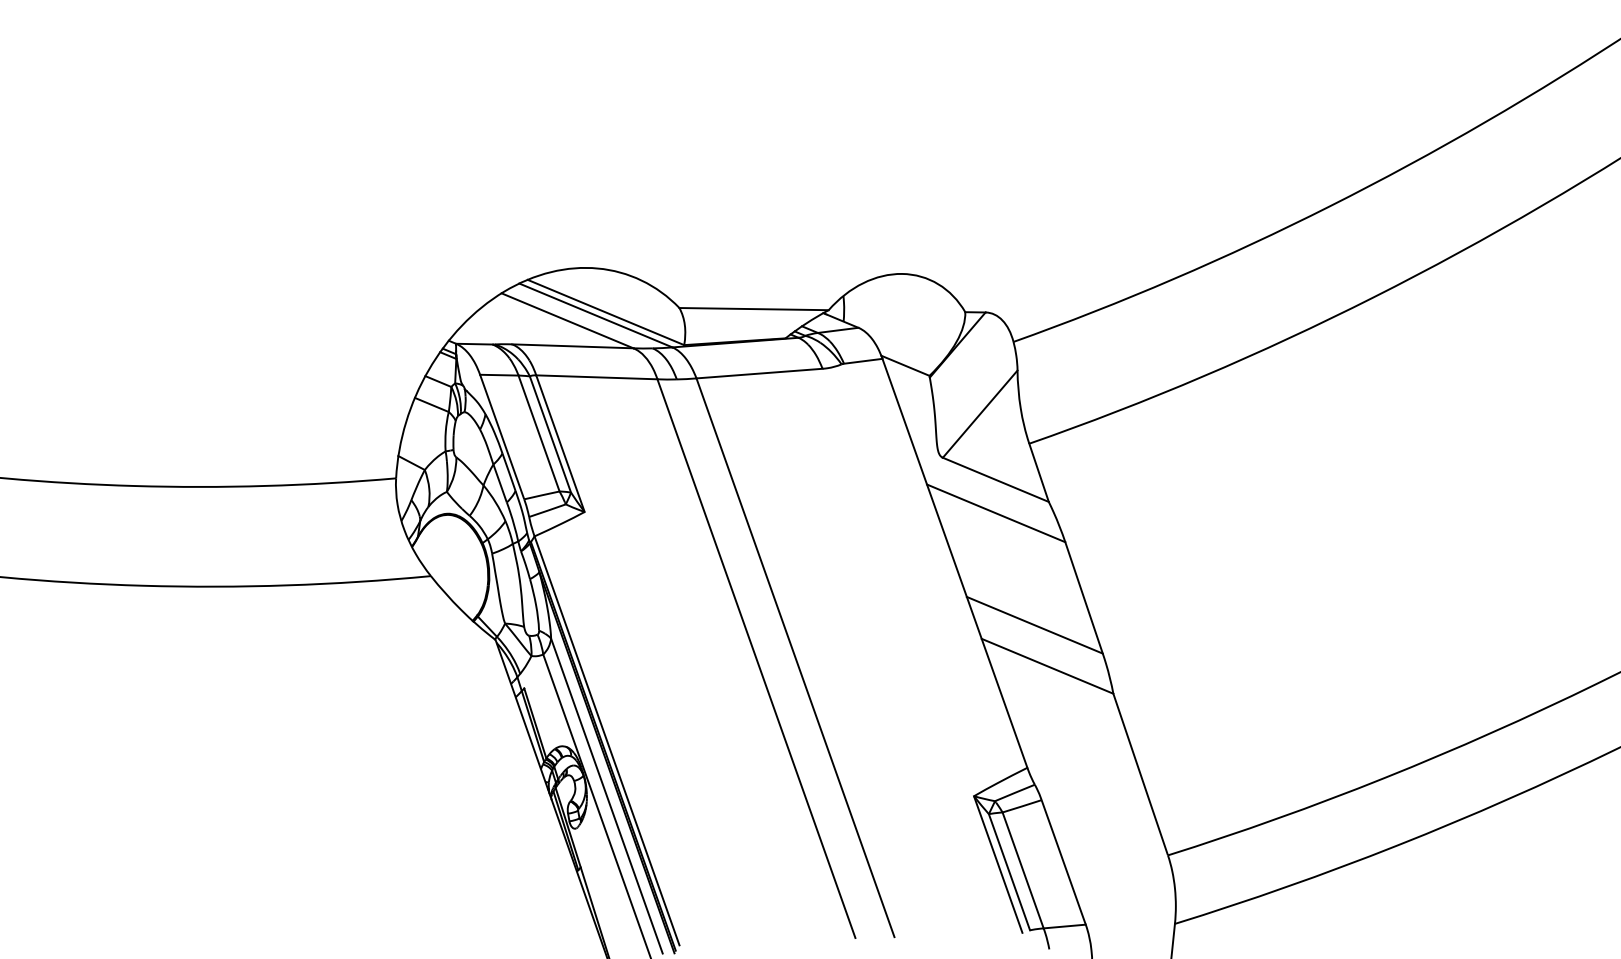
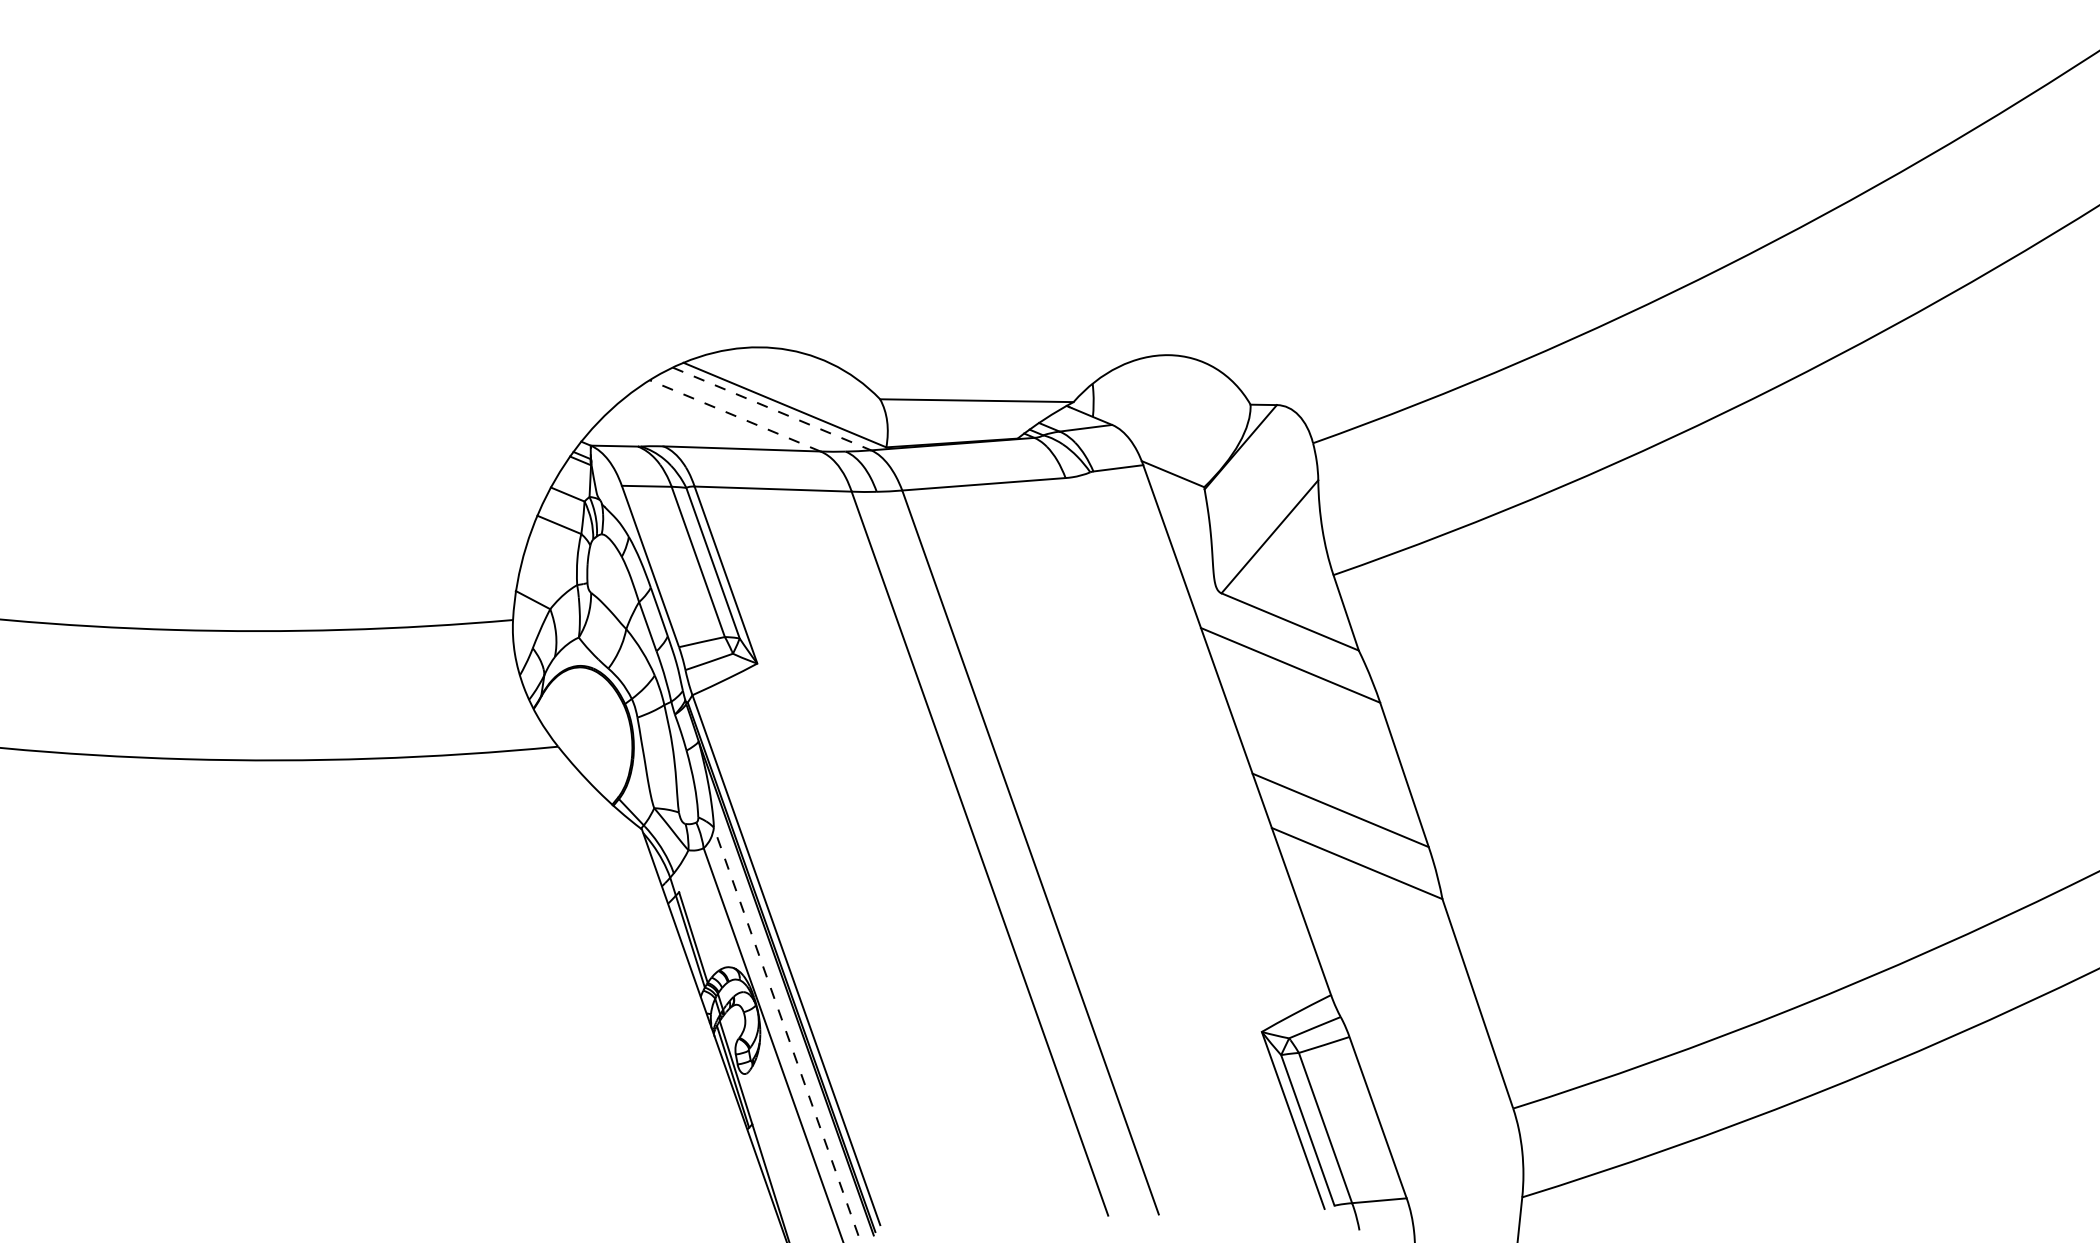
line: (595, 315) -> (771, 408), solid -> dashed
line: (567, 320) -> (735, 415), solid -> dashed
line: (606, 795) -> (785, 1030), solid -> dashed

